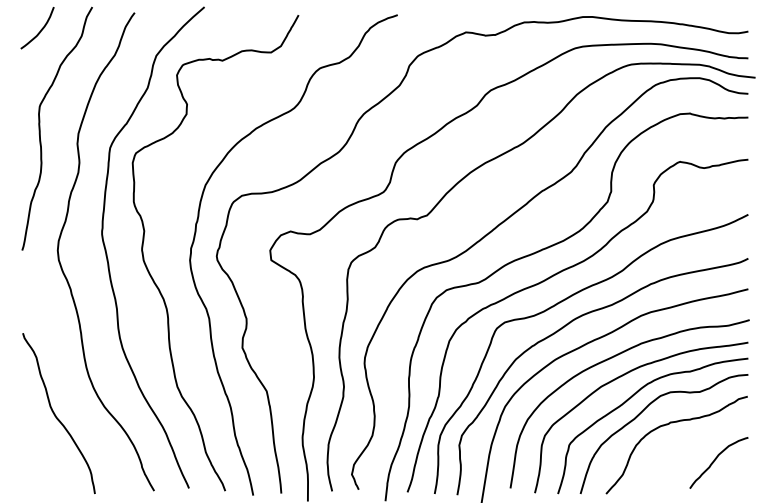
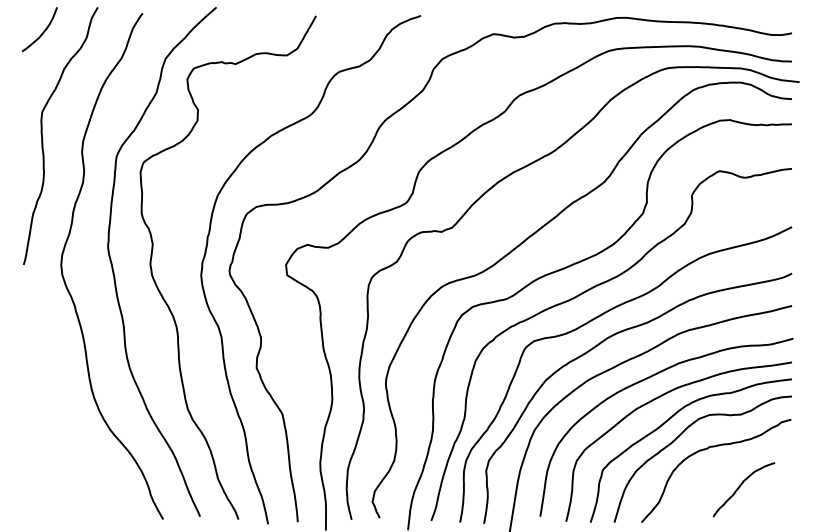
curve: (56, 415) -> (59, 439), removed
curve: (716, 459) -> (741, 486), moved

